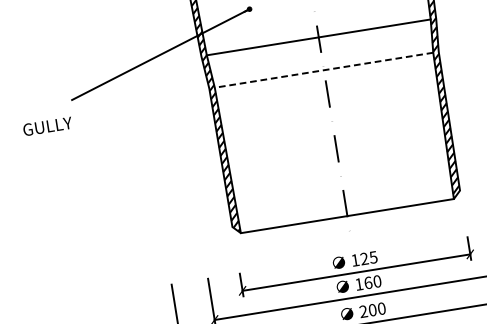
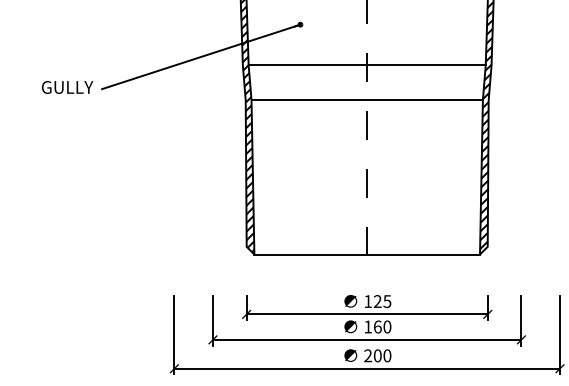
line: (324, 70) -> (367, 100), dashed -> solid
text: (47, 126) -> (67, 87), moved

